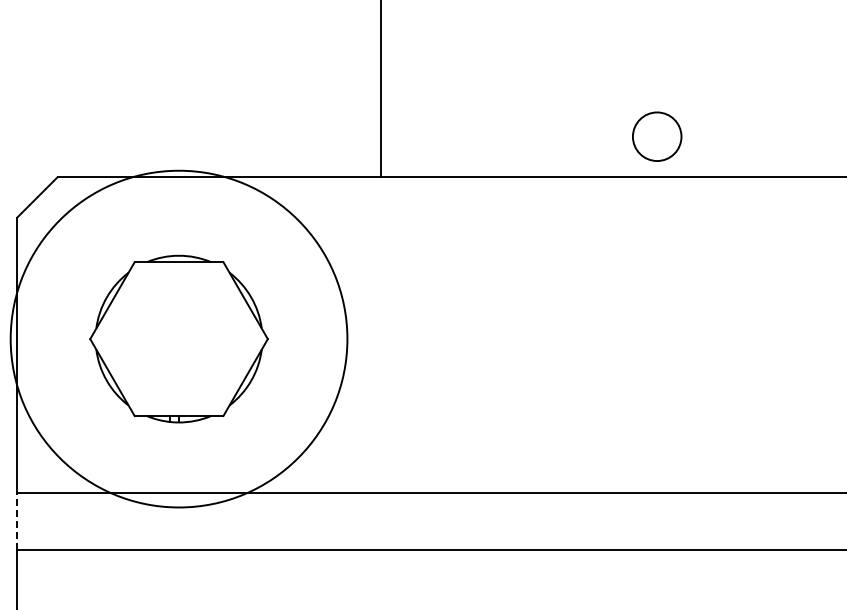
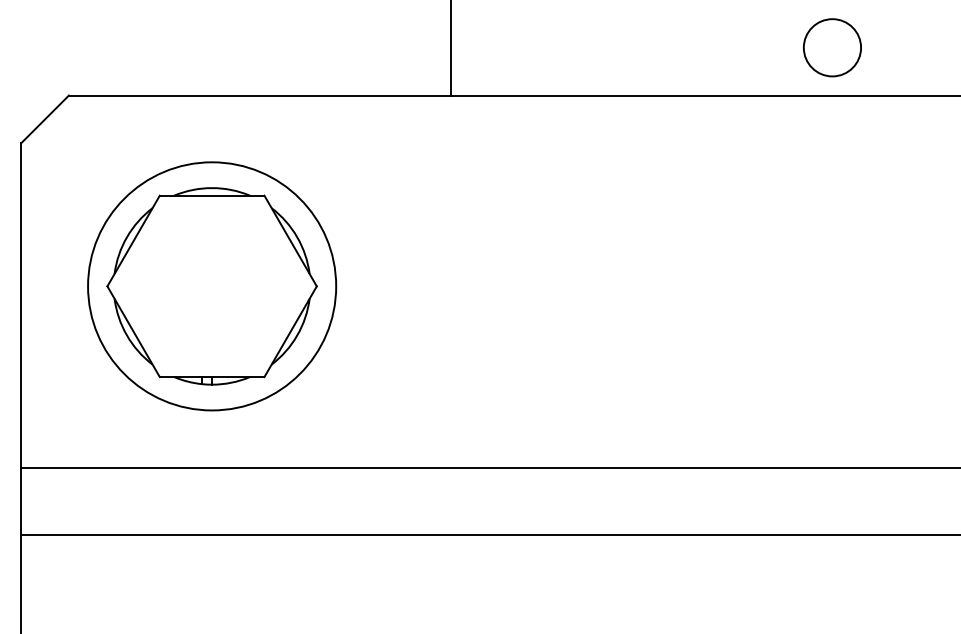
circle: (657, 136) -> (832, 47), moved
circle: (178, 338) -> (211, 285), size x0.62
line: (17, 520) -> (21, 500), dashed -> solid

